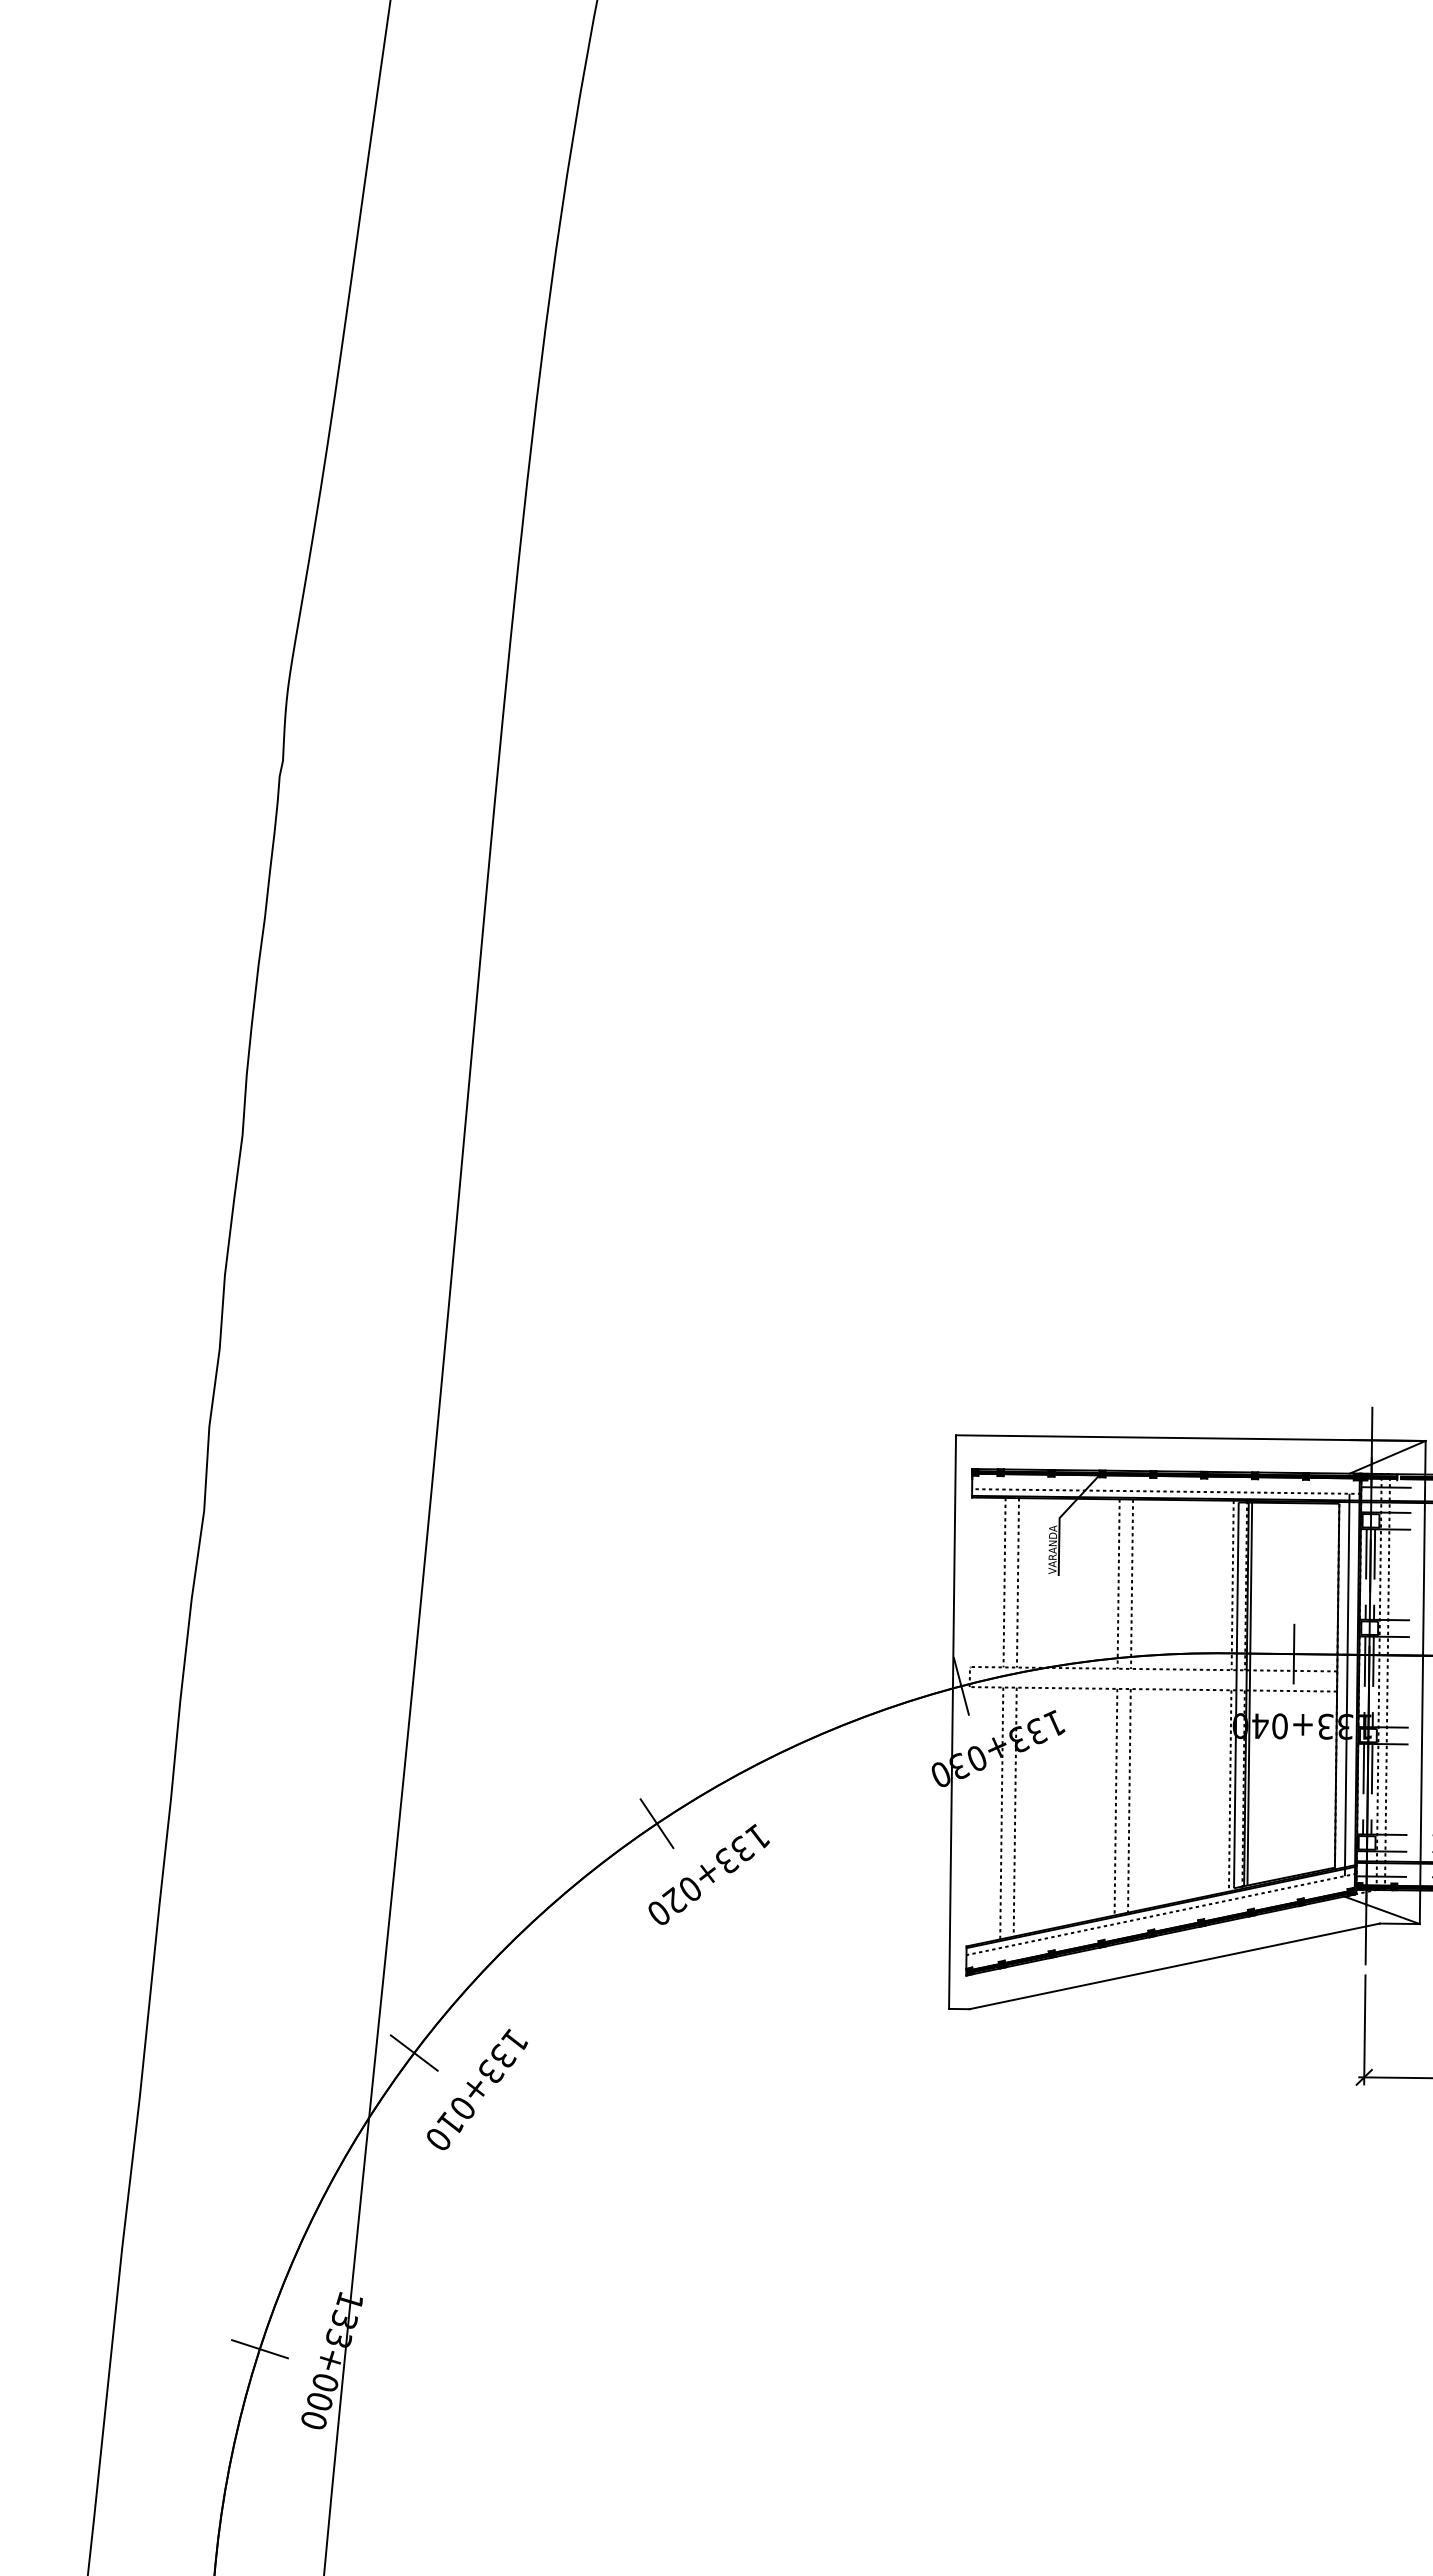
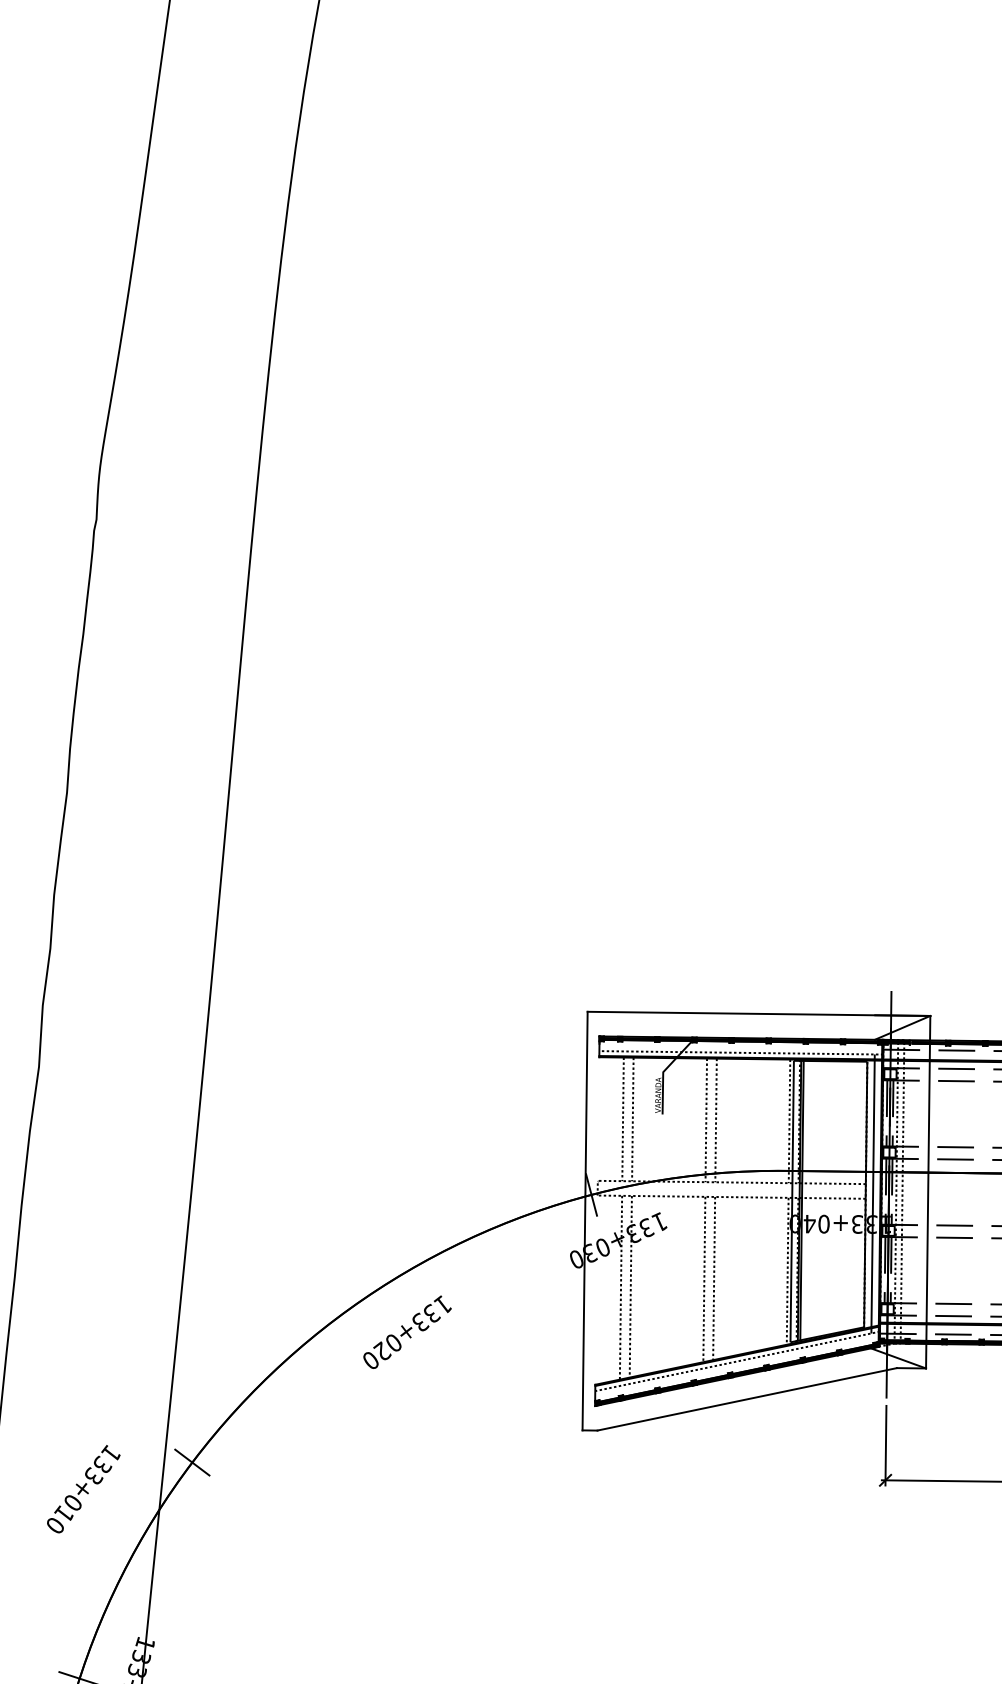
line: (1293, 1653) -> (833, 1171), removed
line: (656, 1823) -> (369, 1295), removed
text: (477, 2088) -> (83, 1488), moved

